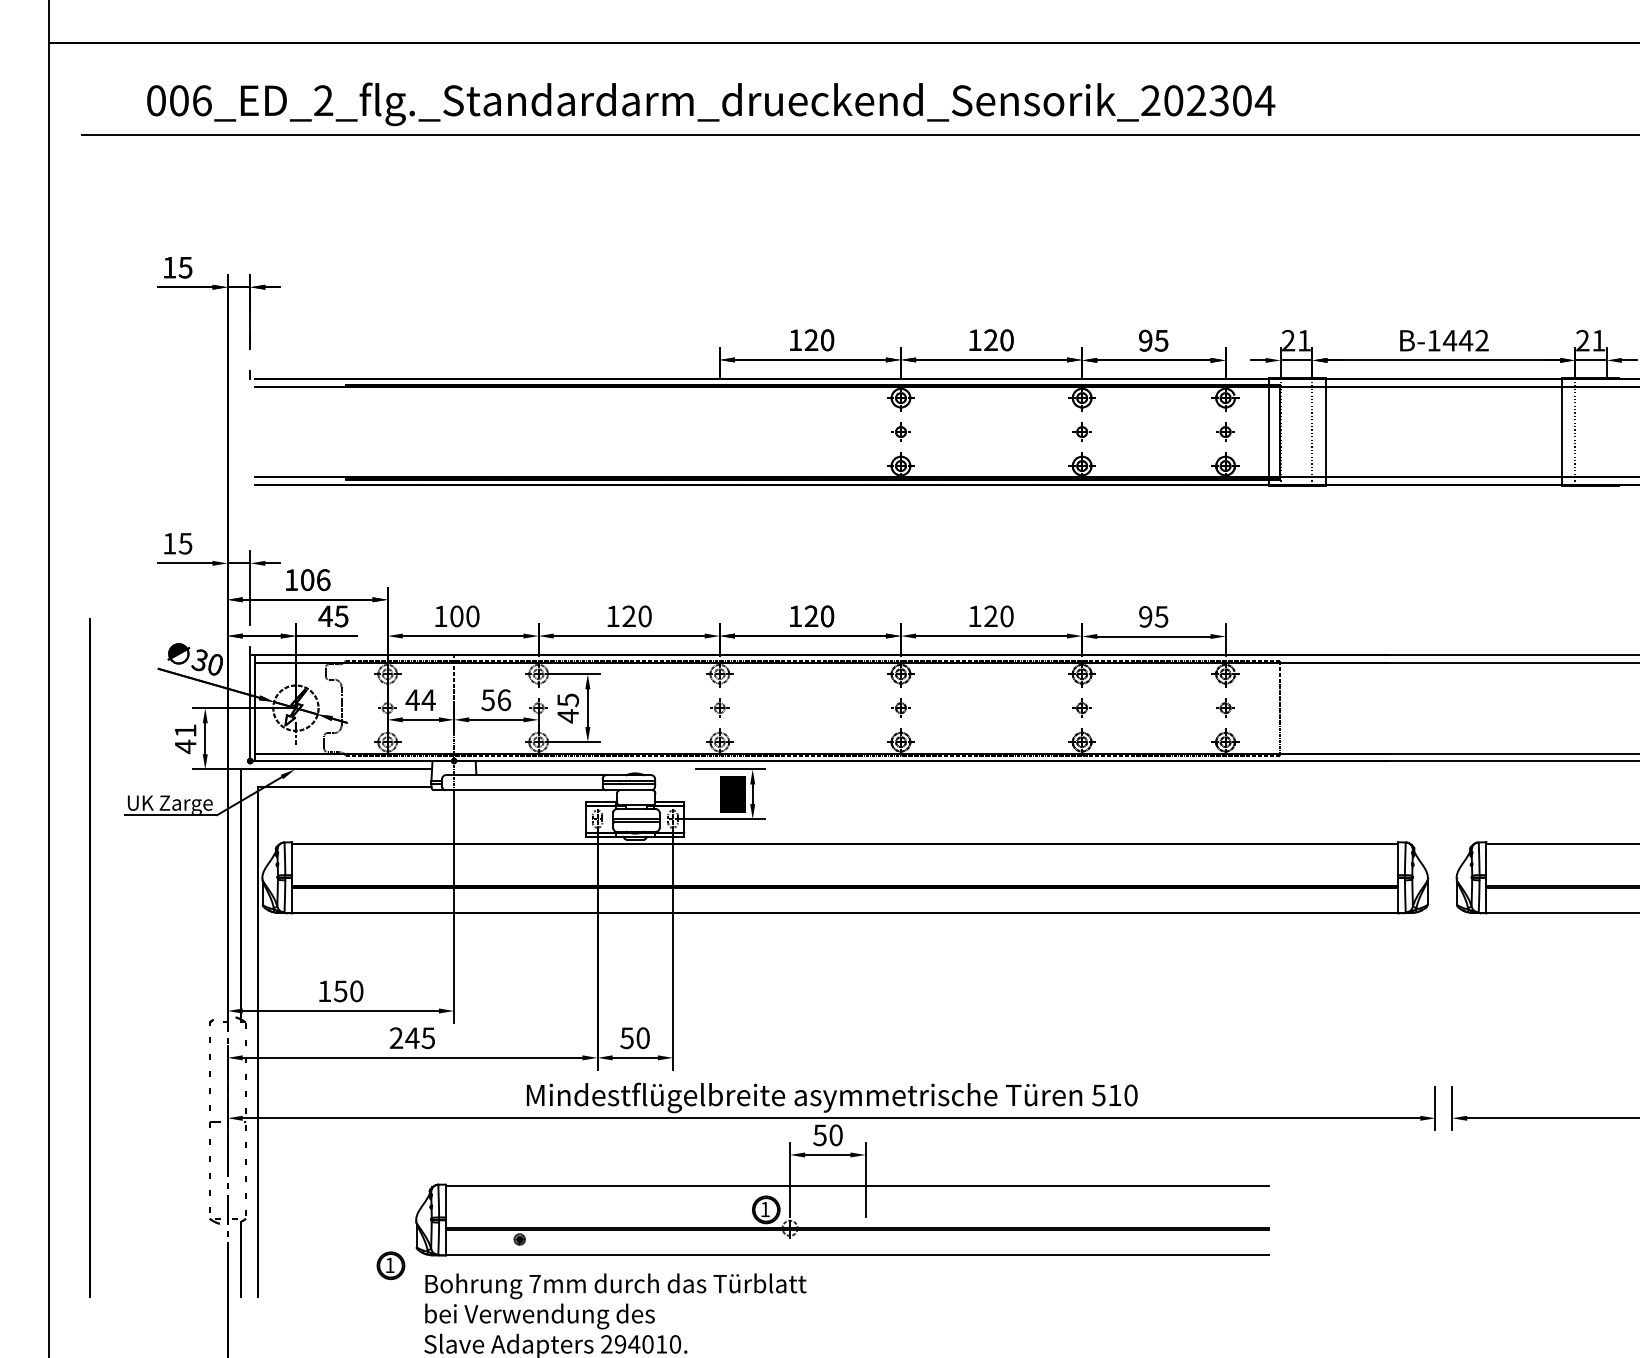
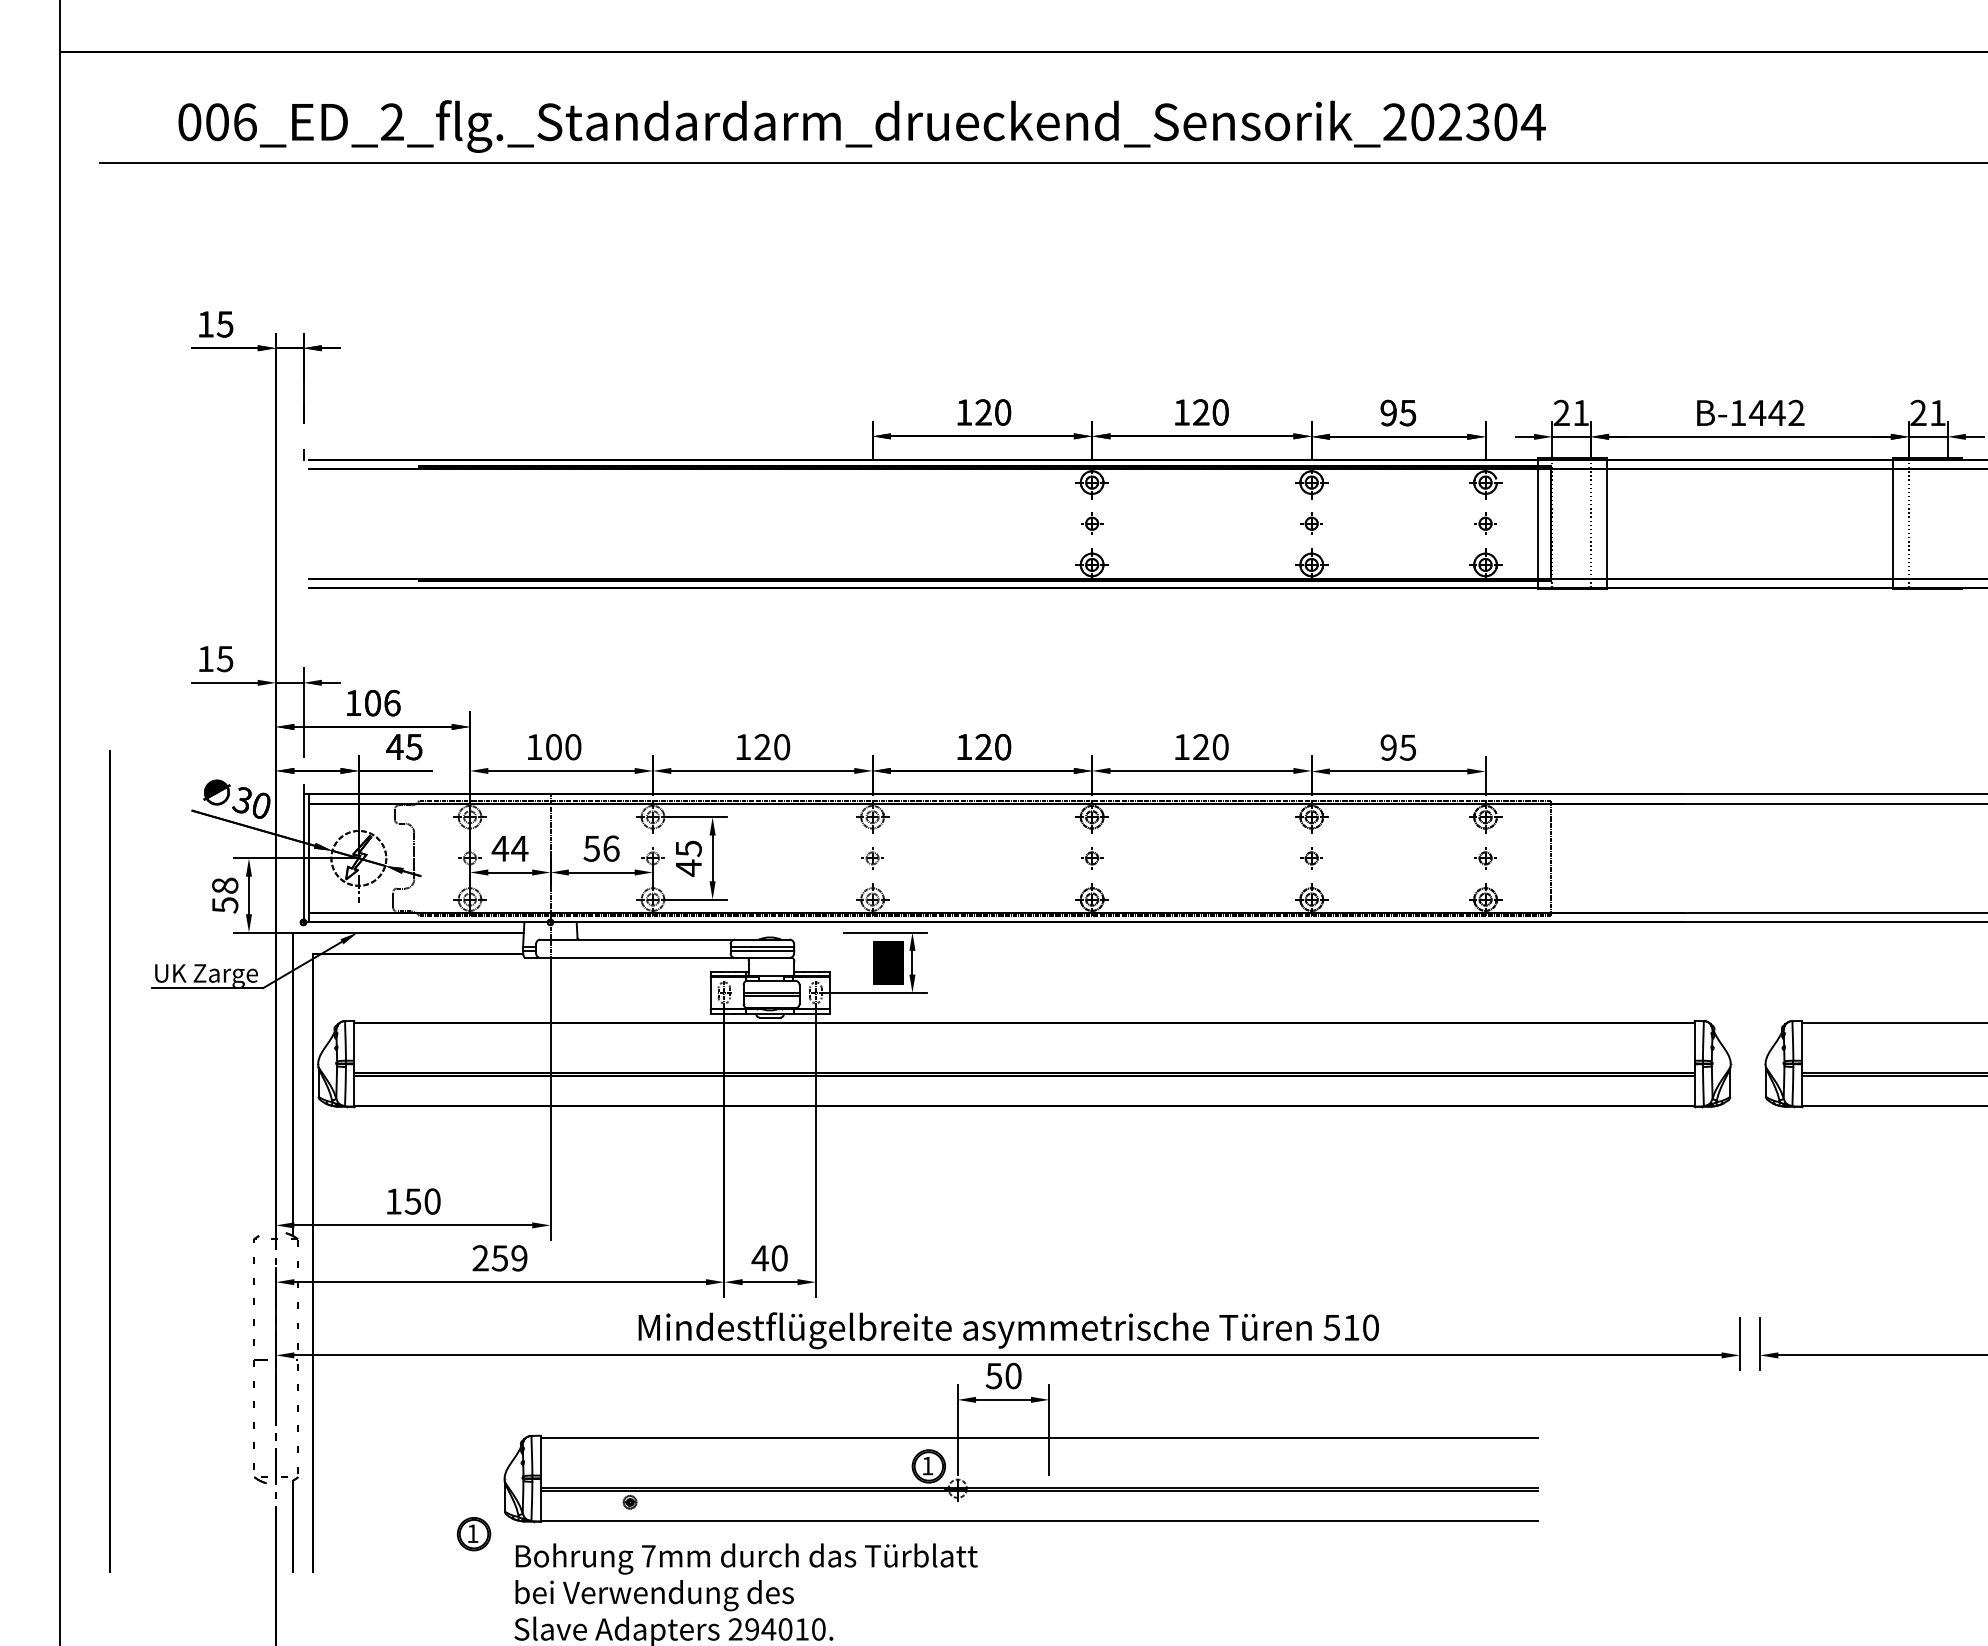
text: (185, 738) -> (225, 895), 41 -> 58
text: (420, 1038) -> (509, 1258), 245 -> 259
text: (626, 1038) -> (759, 1258), 50 -> 40

